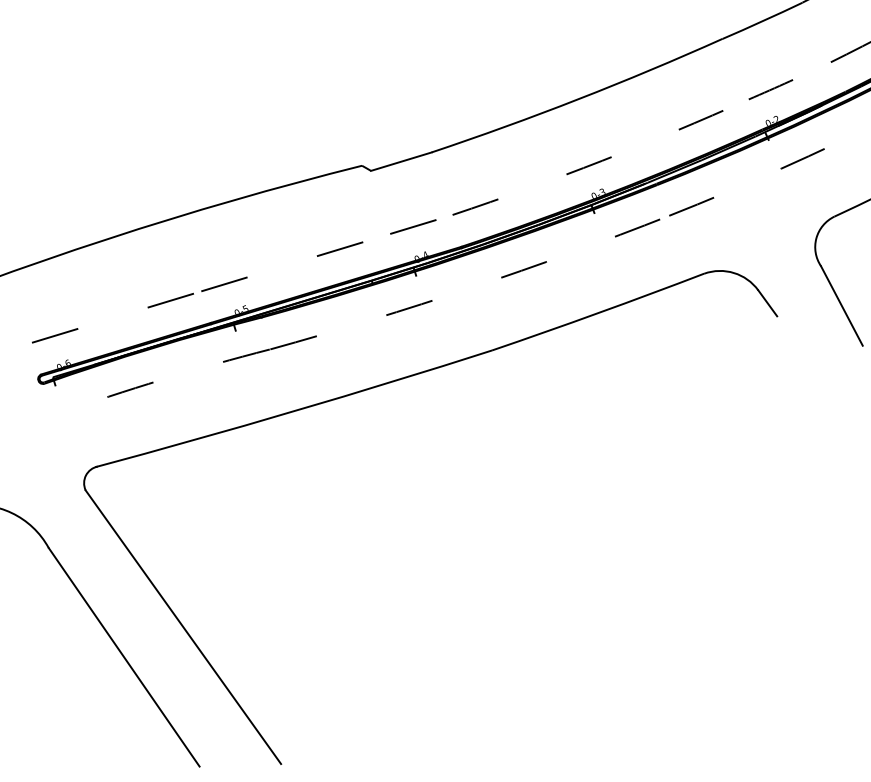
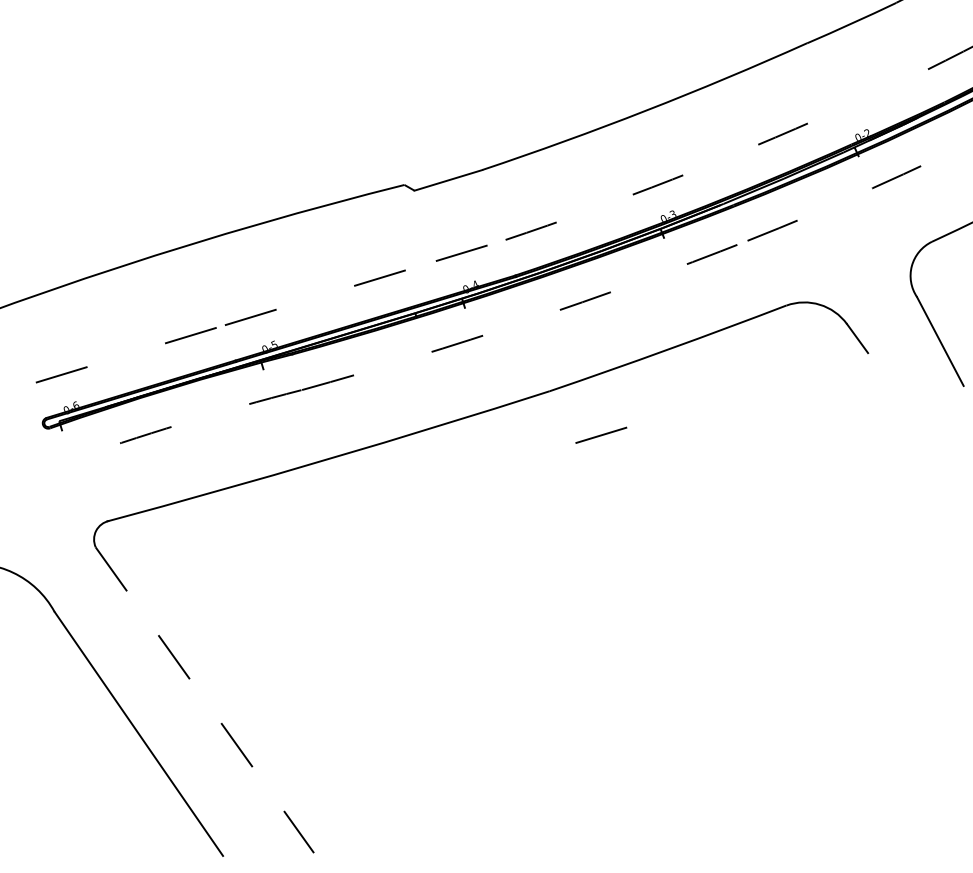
line: (770, 89) -> (860, 99), removed
line: (538, 389) -> (601, 434), added
line: (183, 627) -> (205, 700), solid -> dashed

